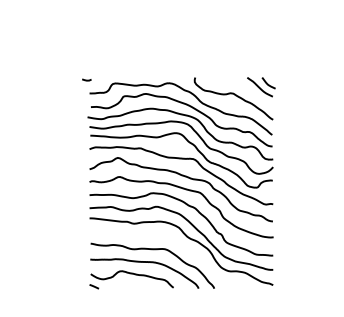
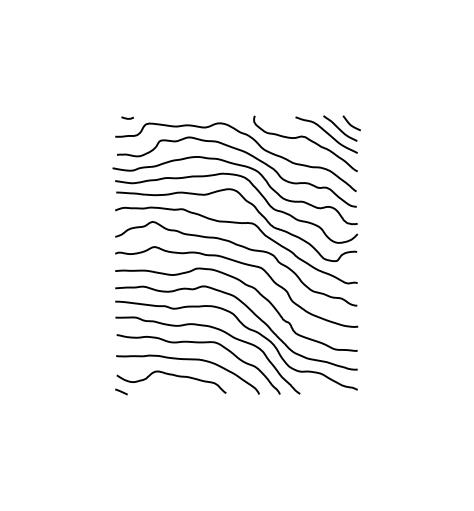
curve: (86, 79) -> (127, 117), moved
curve: (249, 90) -> (326, 133), added
curve: (165, 239) -> (215, 329), added

